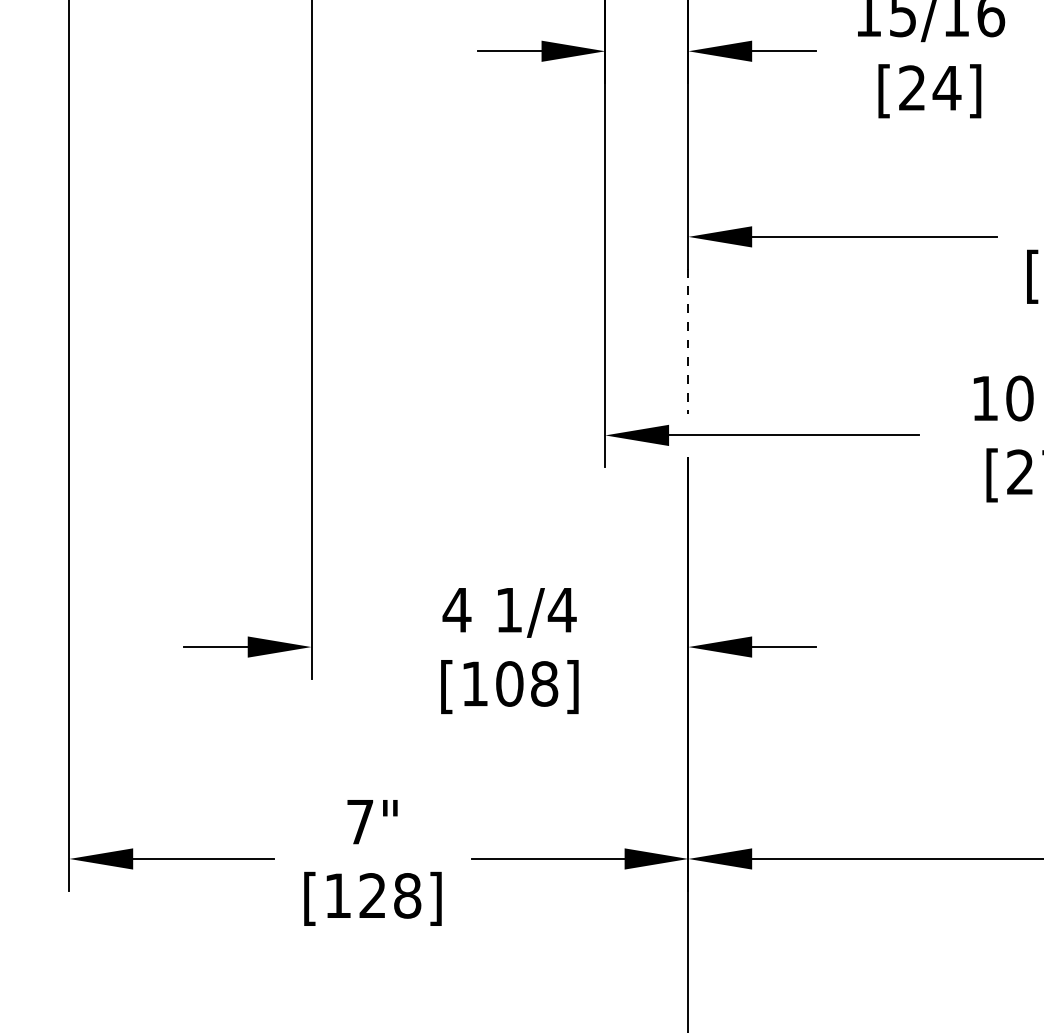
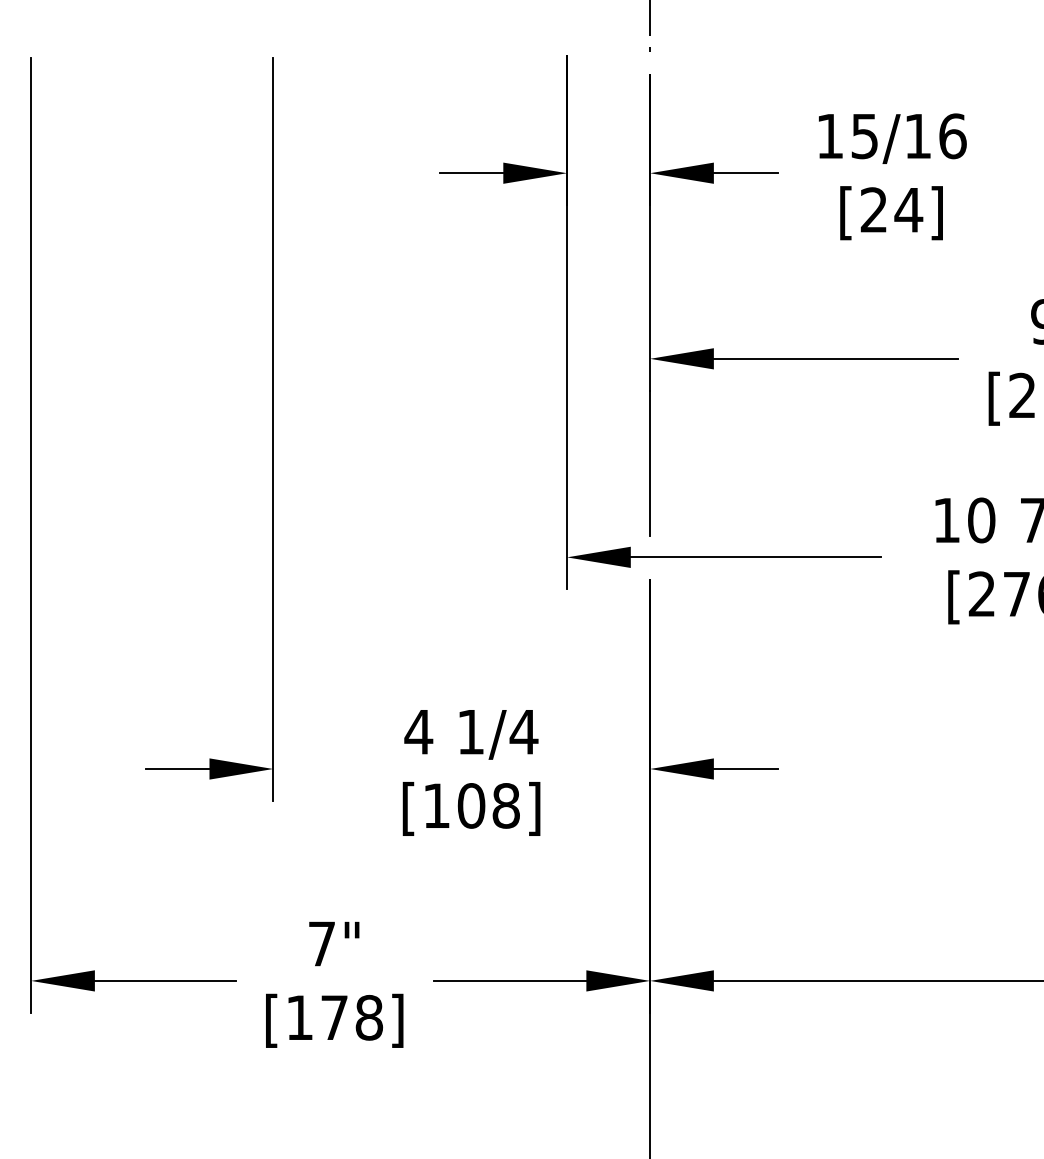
line: (688, 341) -> (650, 463), dashed -> solid
text: (372, 895) -> (334, 1017), [128] -> [178]

